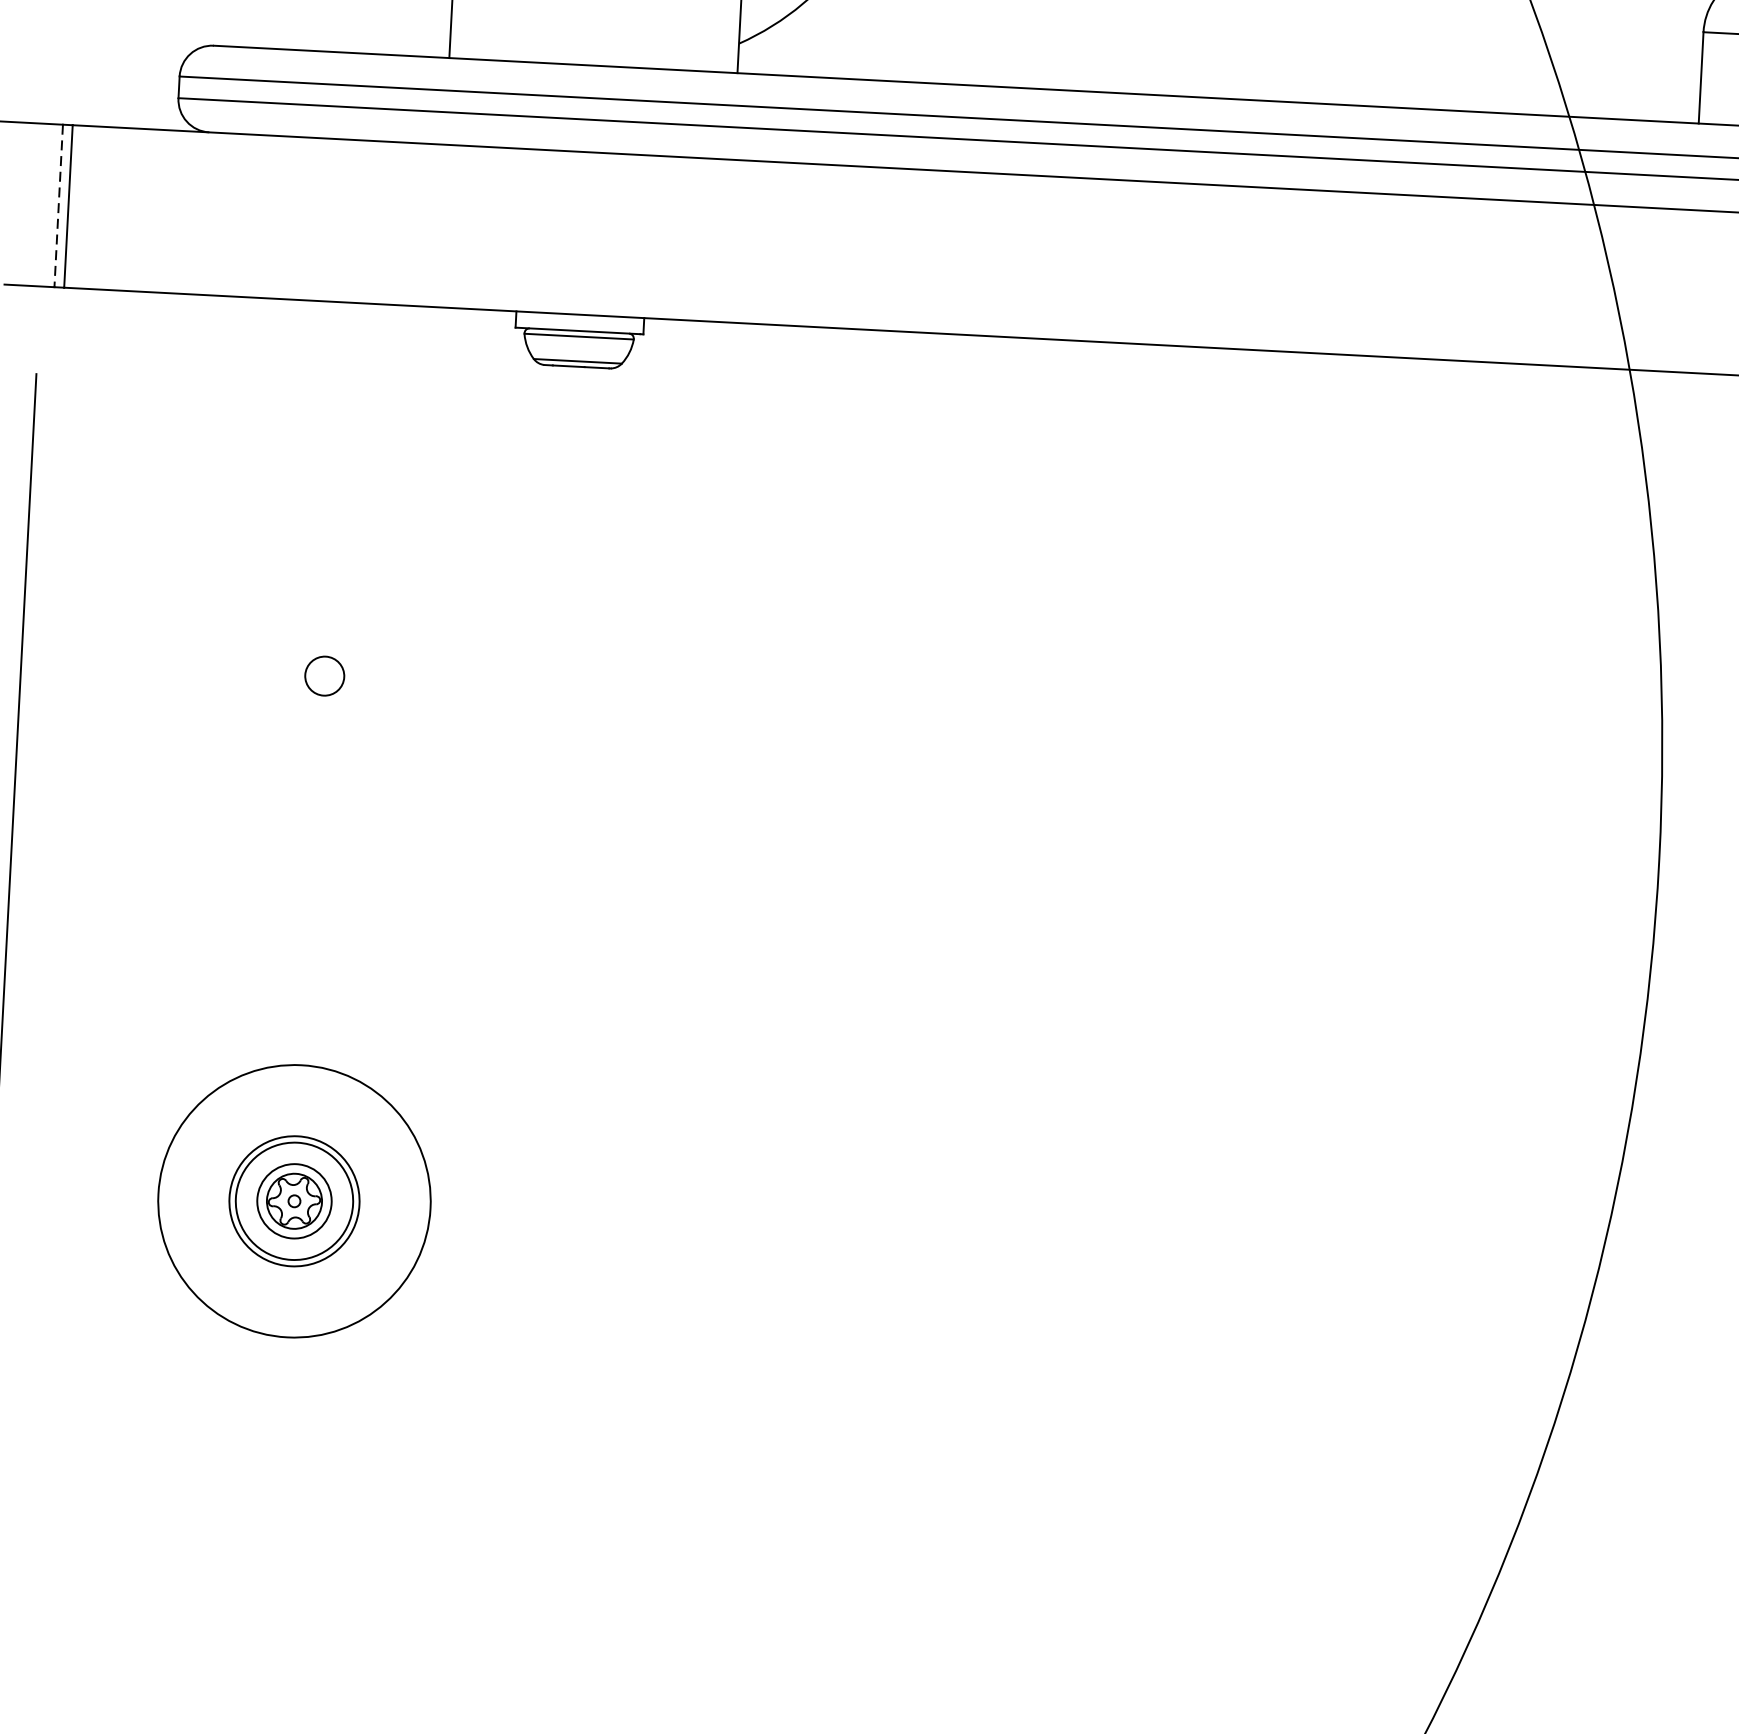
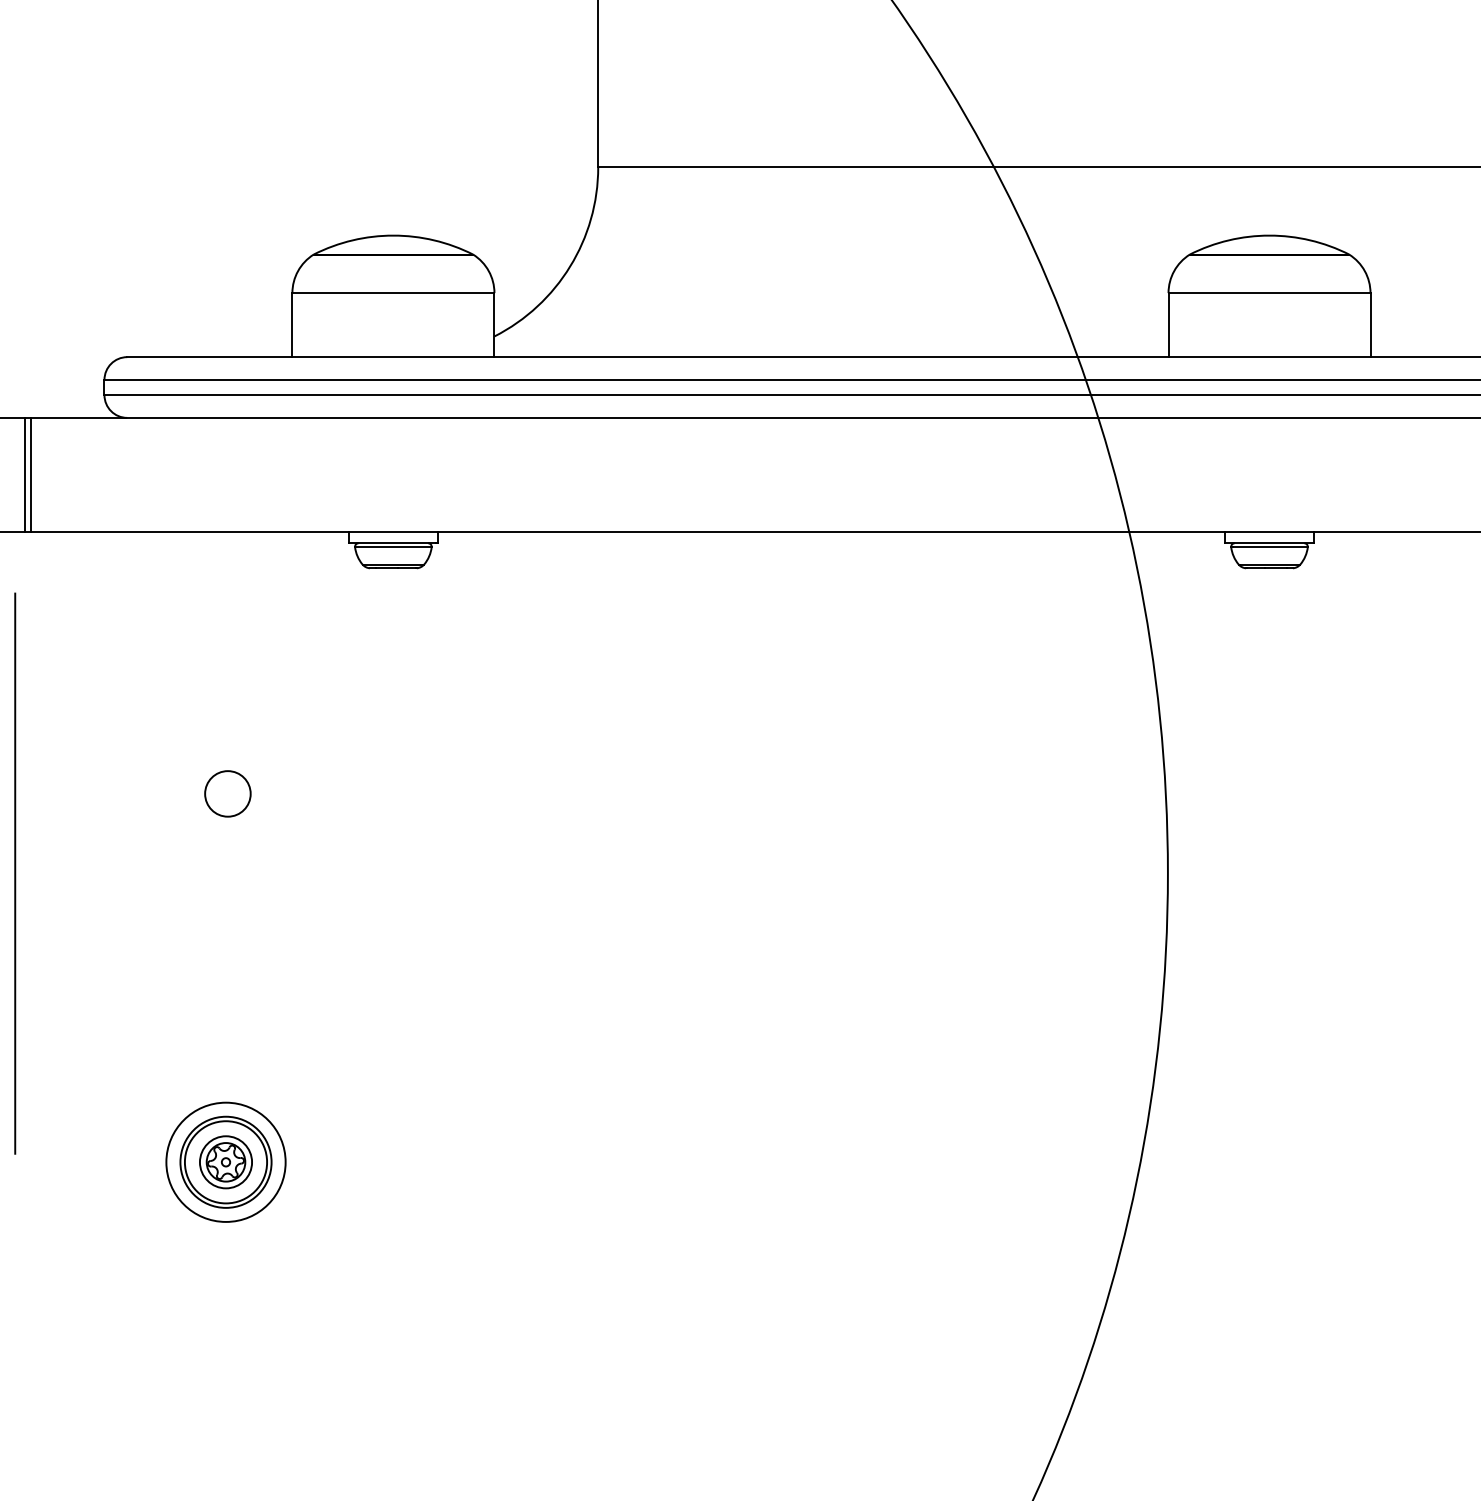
line: (58, 205) -> (24, 474), dashed -> solid
circle: (324, 675) -> (227, 793), size x1.67
circle: (293, 1200) -> (225, 1161), size x0.62

